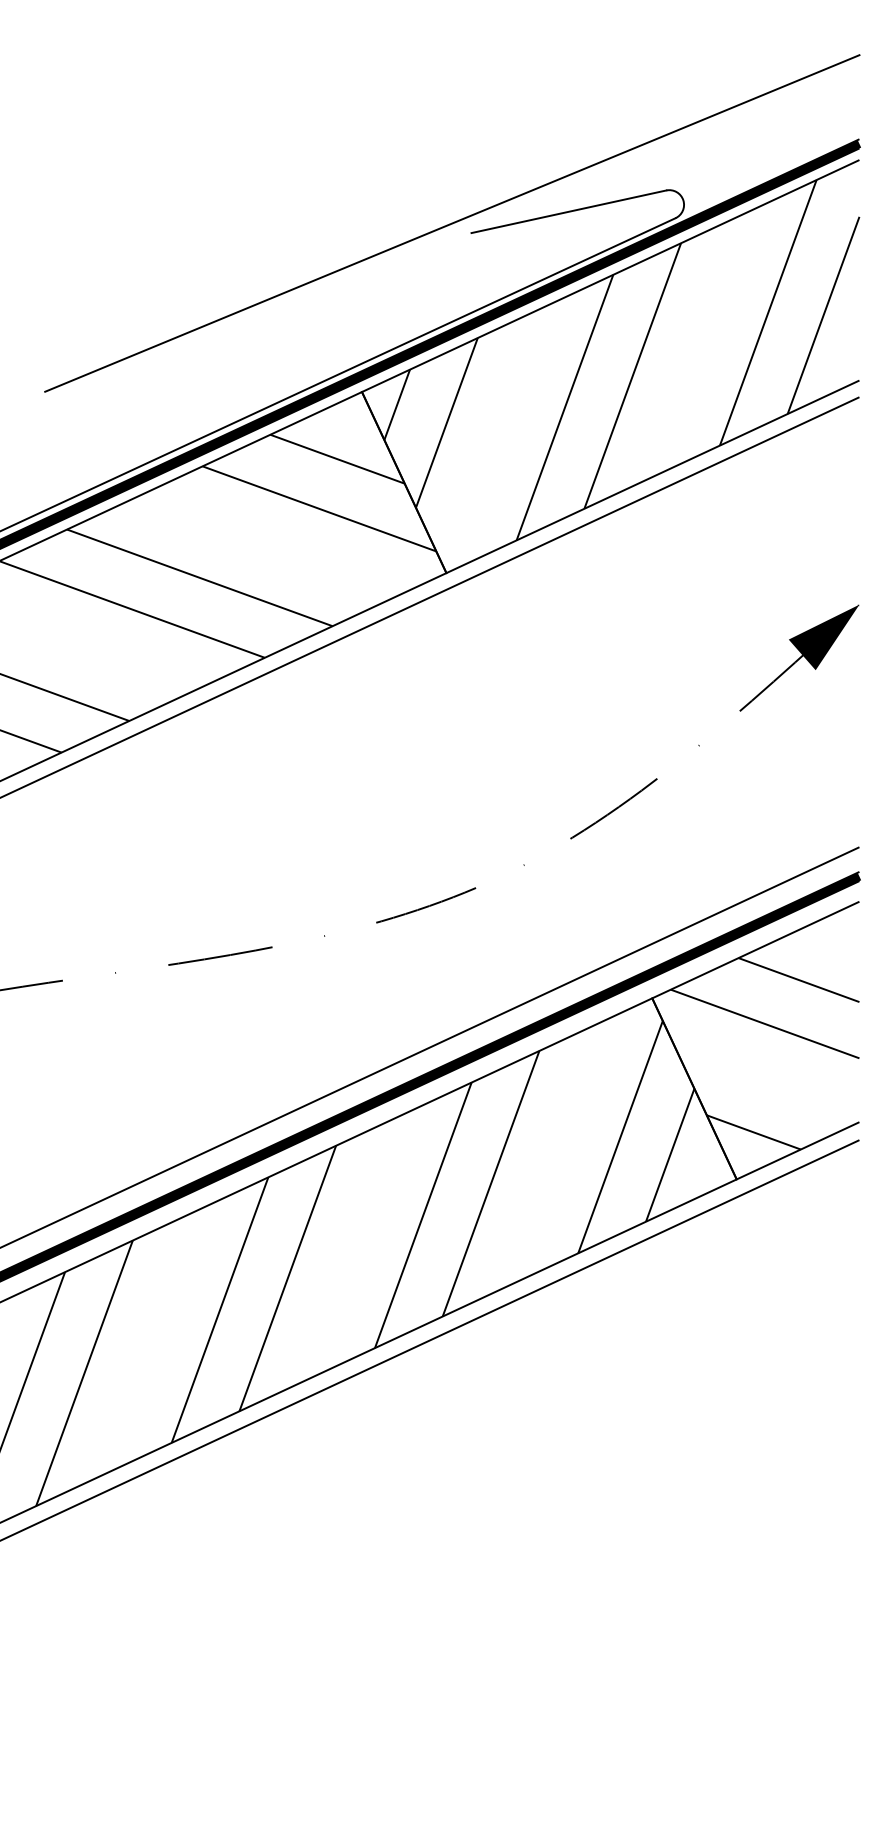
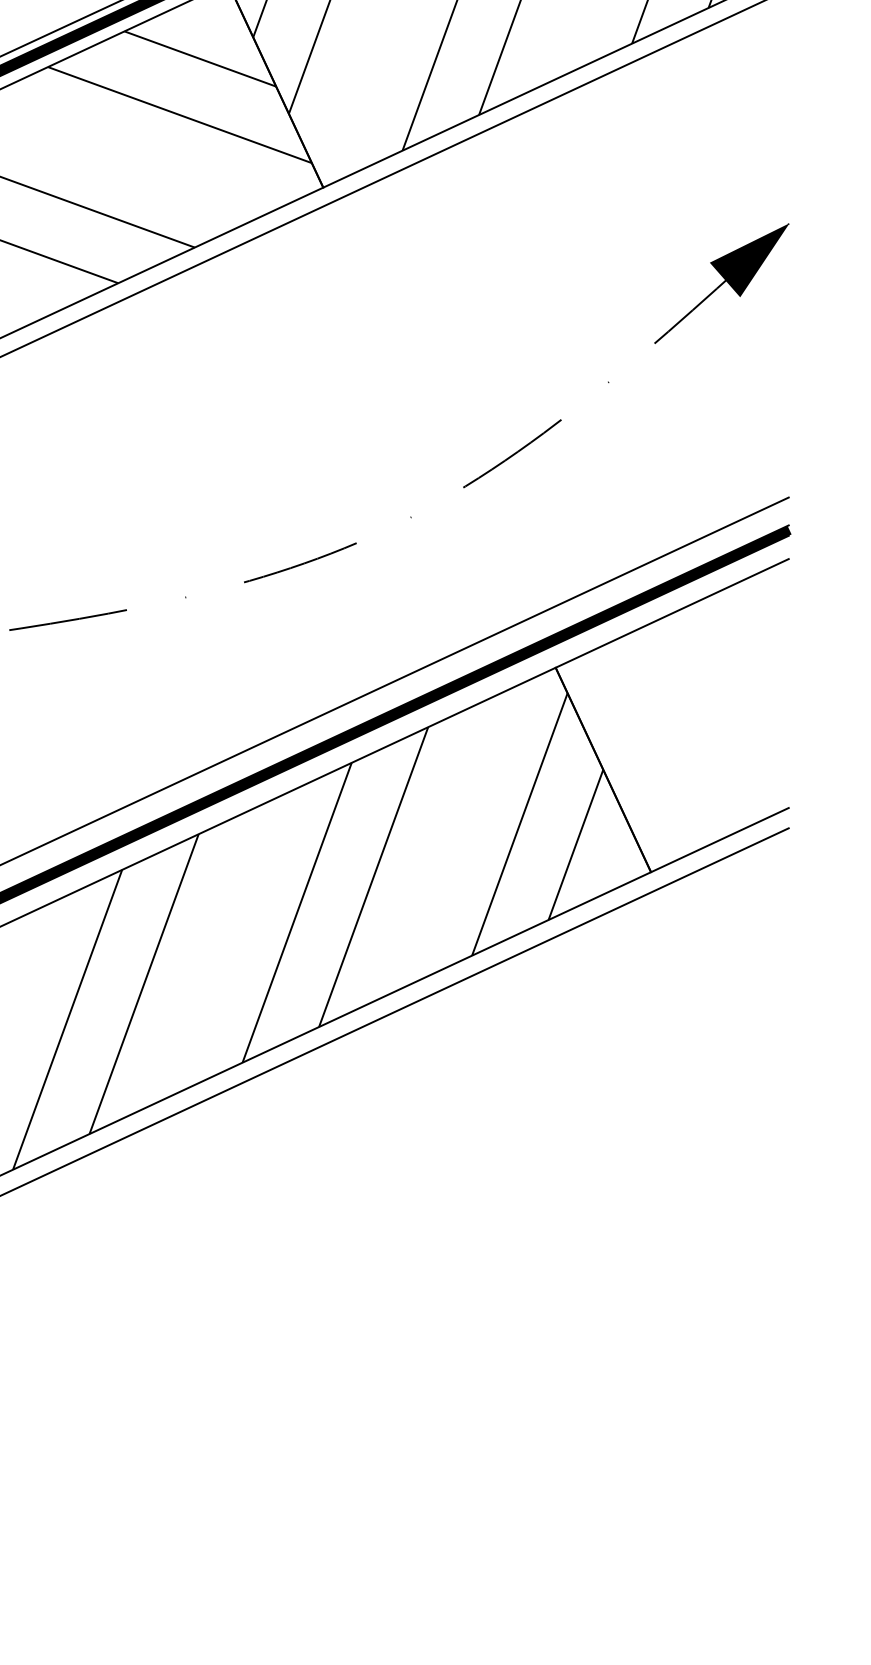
hatch: (764, 1053) -> (682, 730), removed

